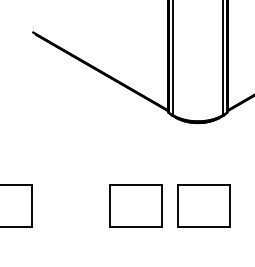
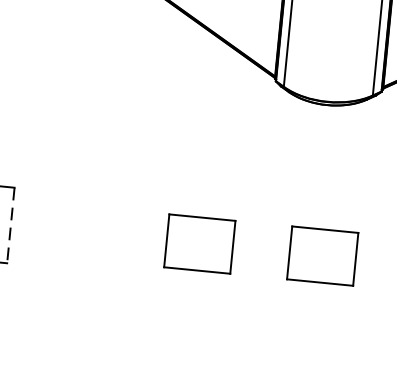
line: (31, 205) -> (10, 224), solid -> dashed
part: (135, 205) -> (199, 243), size x0.7
part: (203, 205) -> (322, 255), size x0.7

